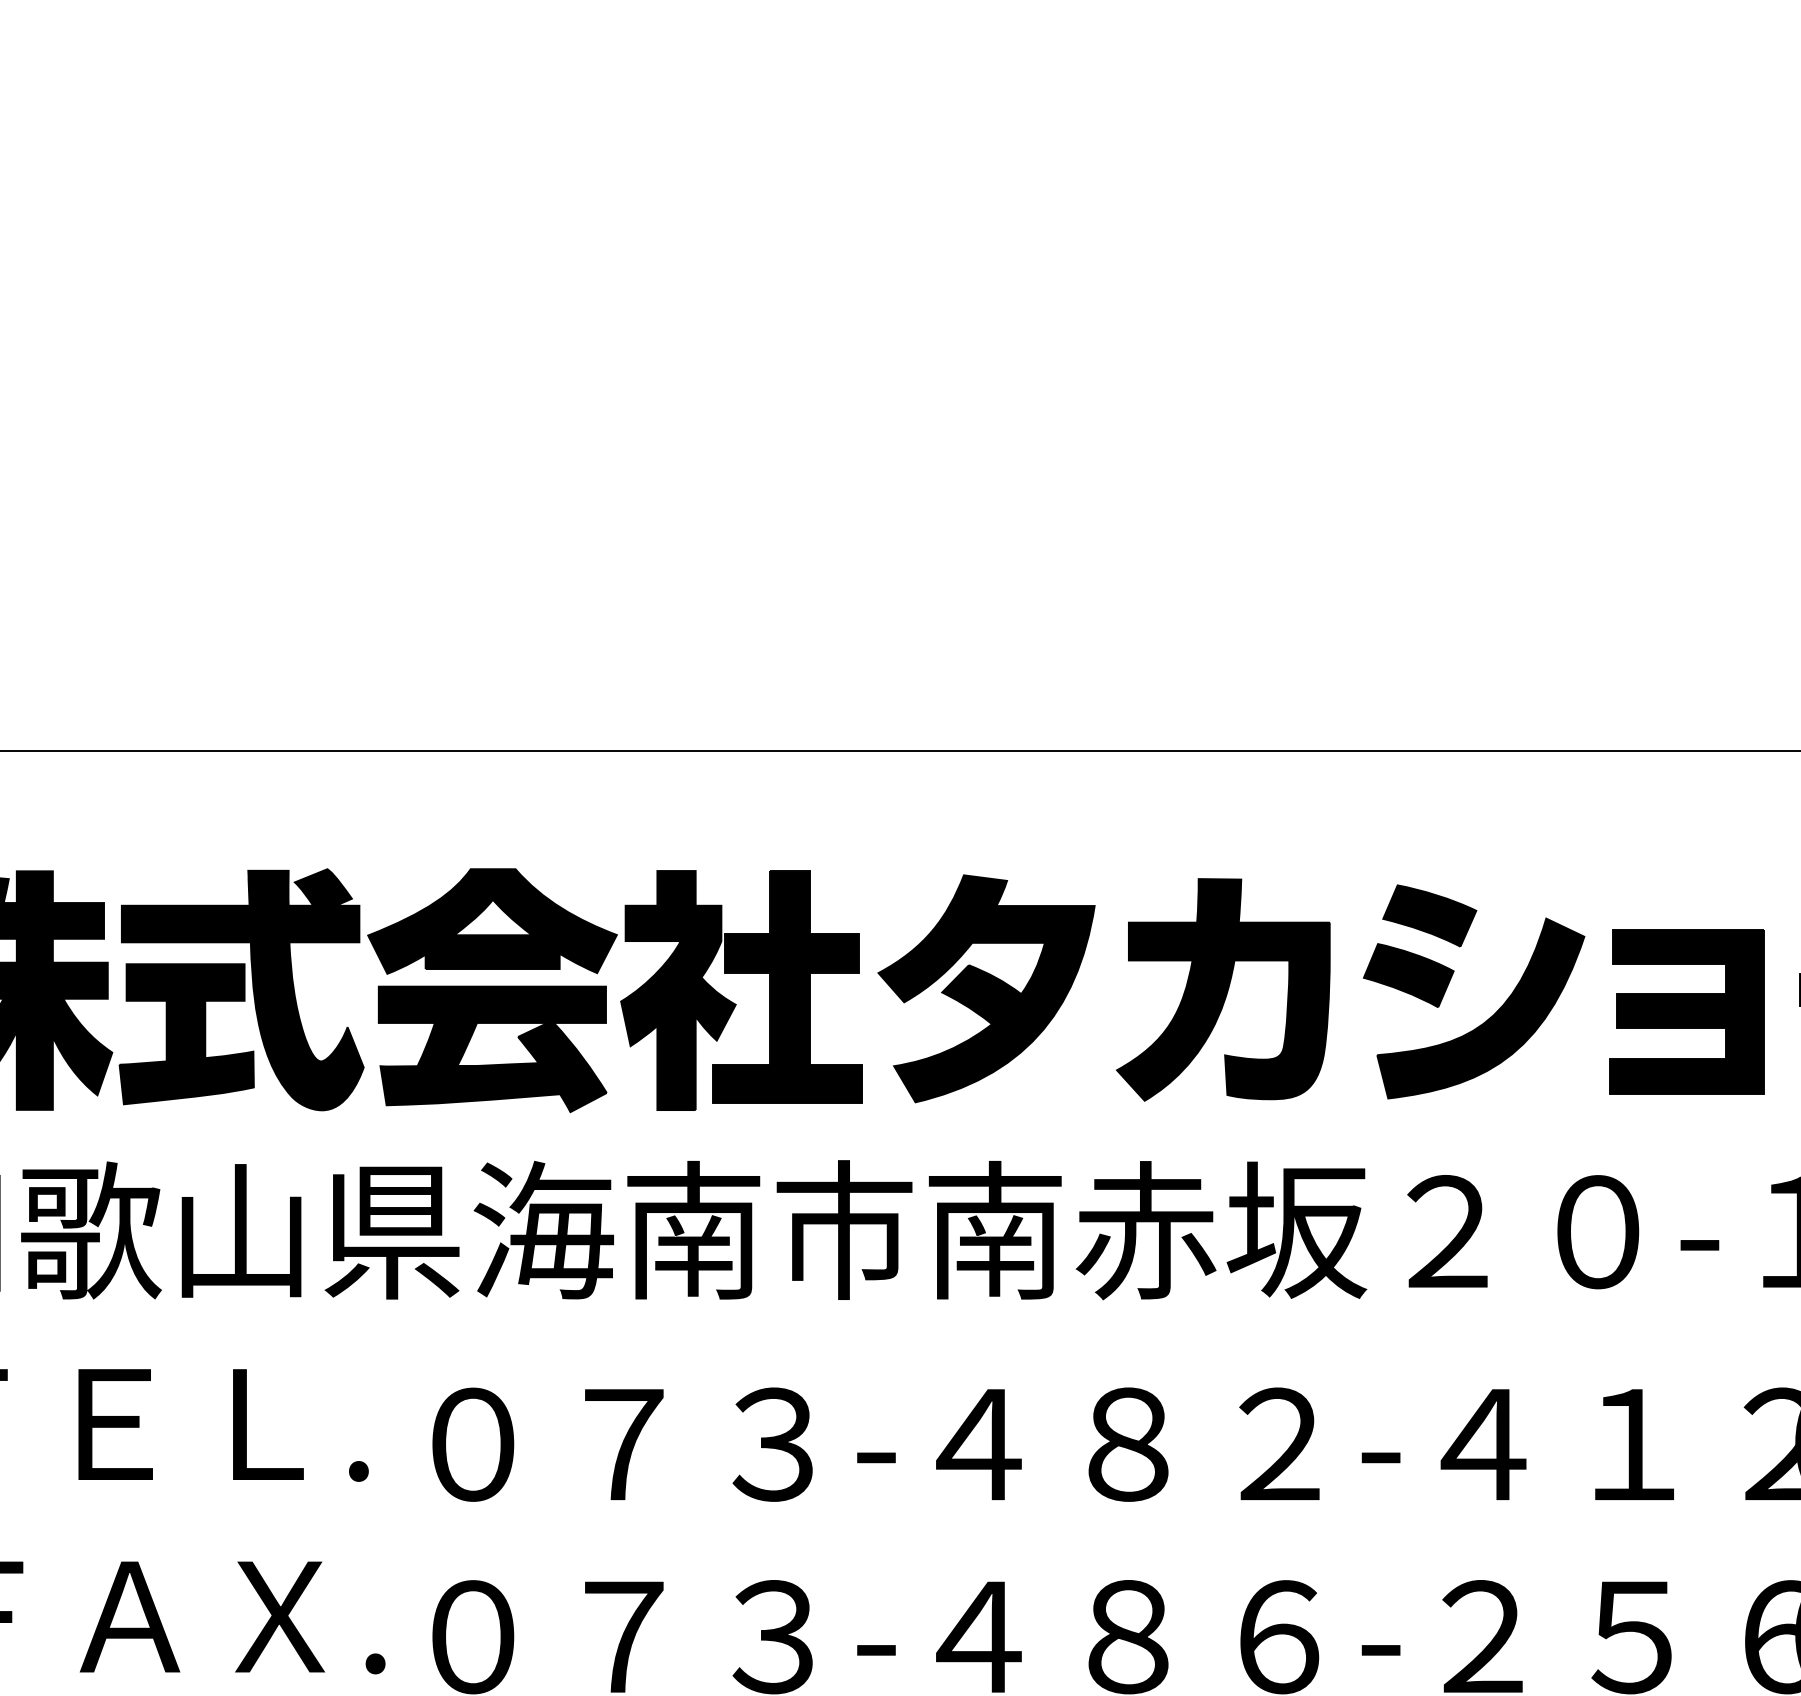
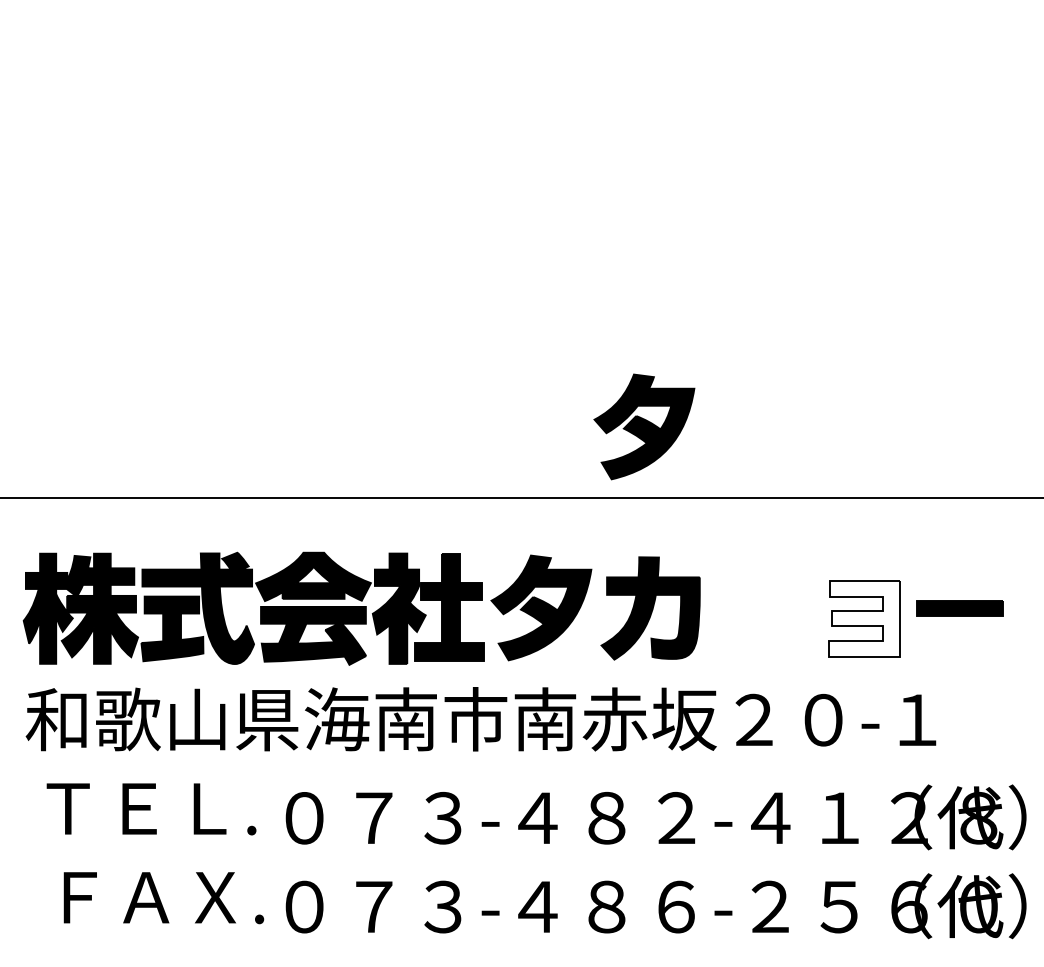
part: (1209, 595) -> (644, 426), added
part: (1450, 985) -> (755, 606), removed
fill: (1686, 1011) -> (864, 618), removed

